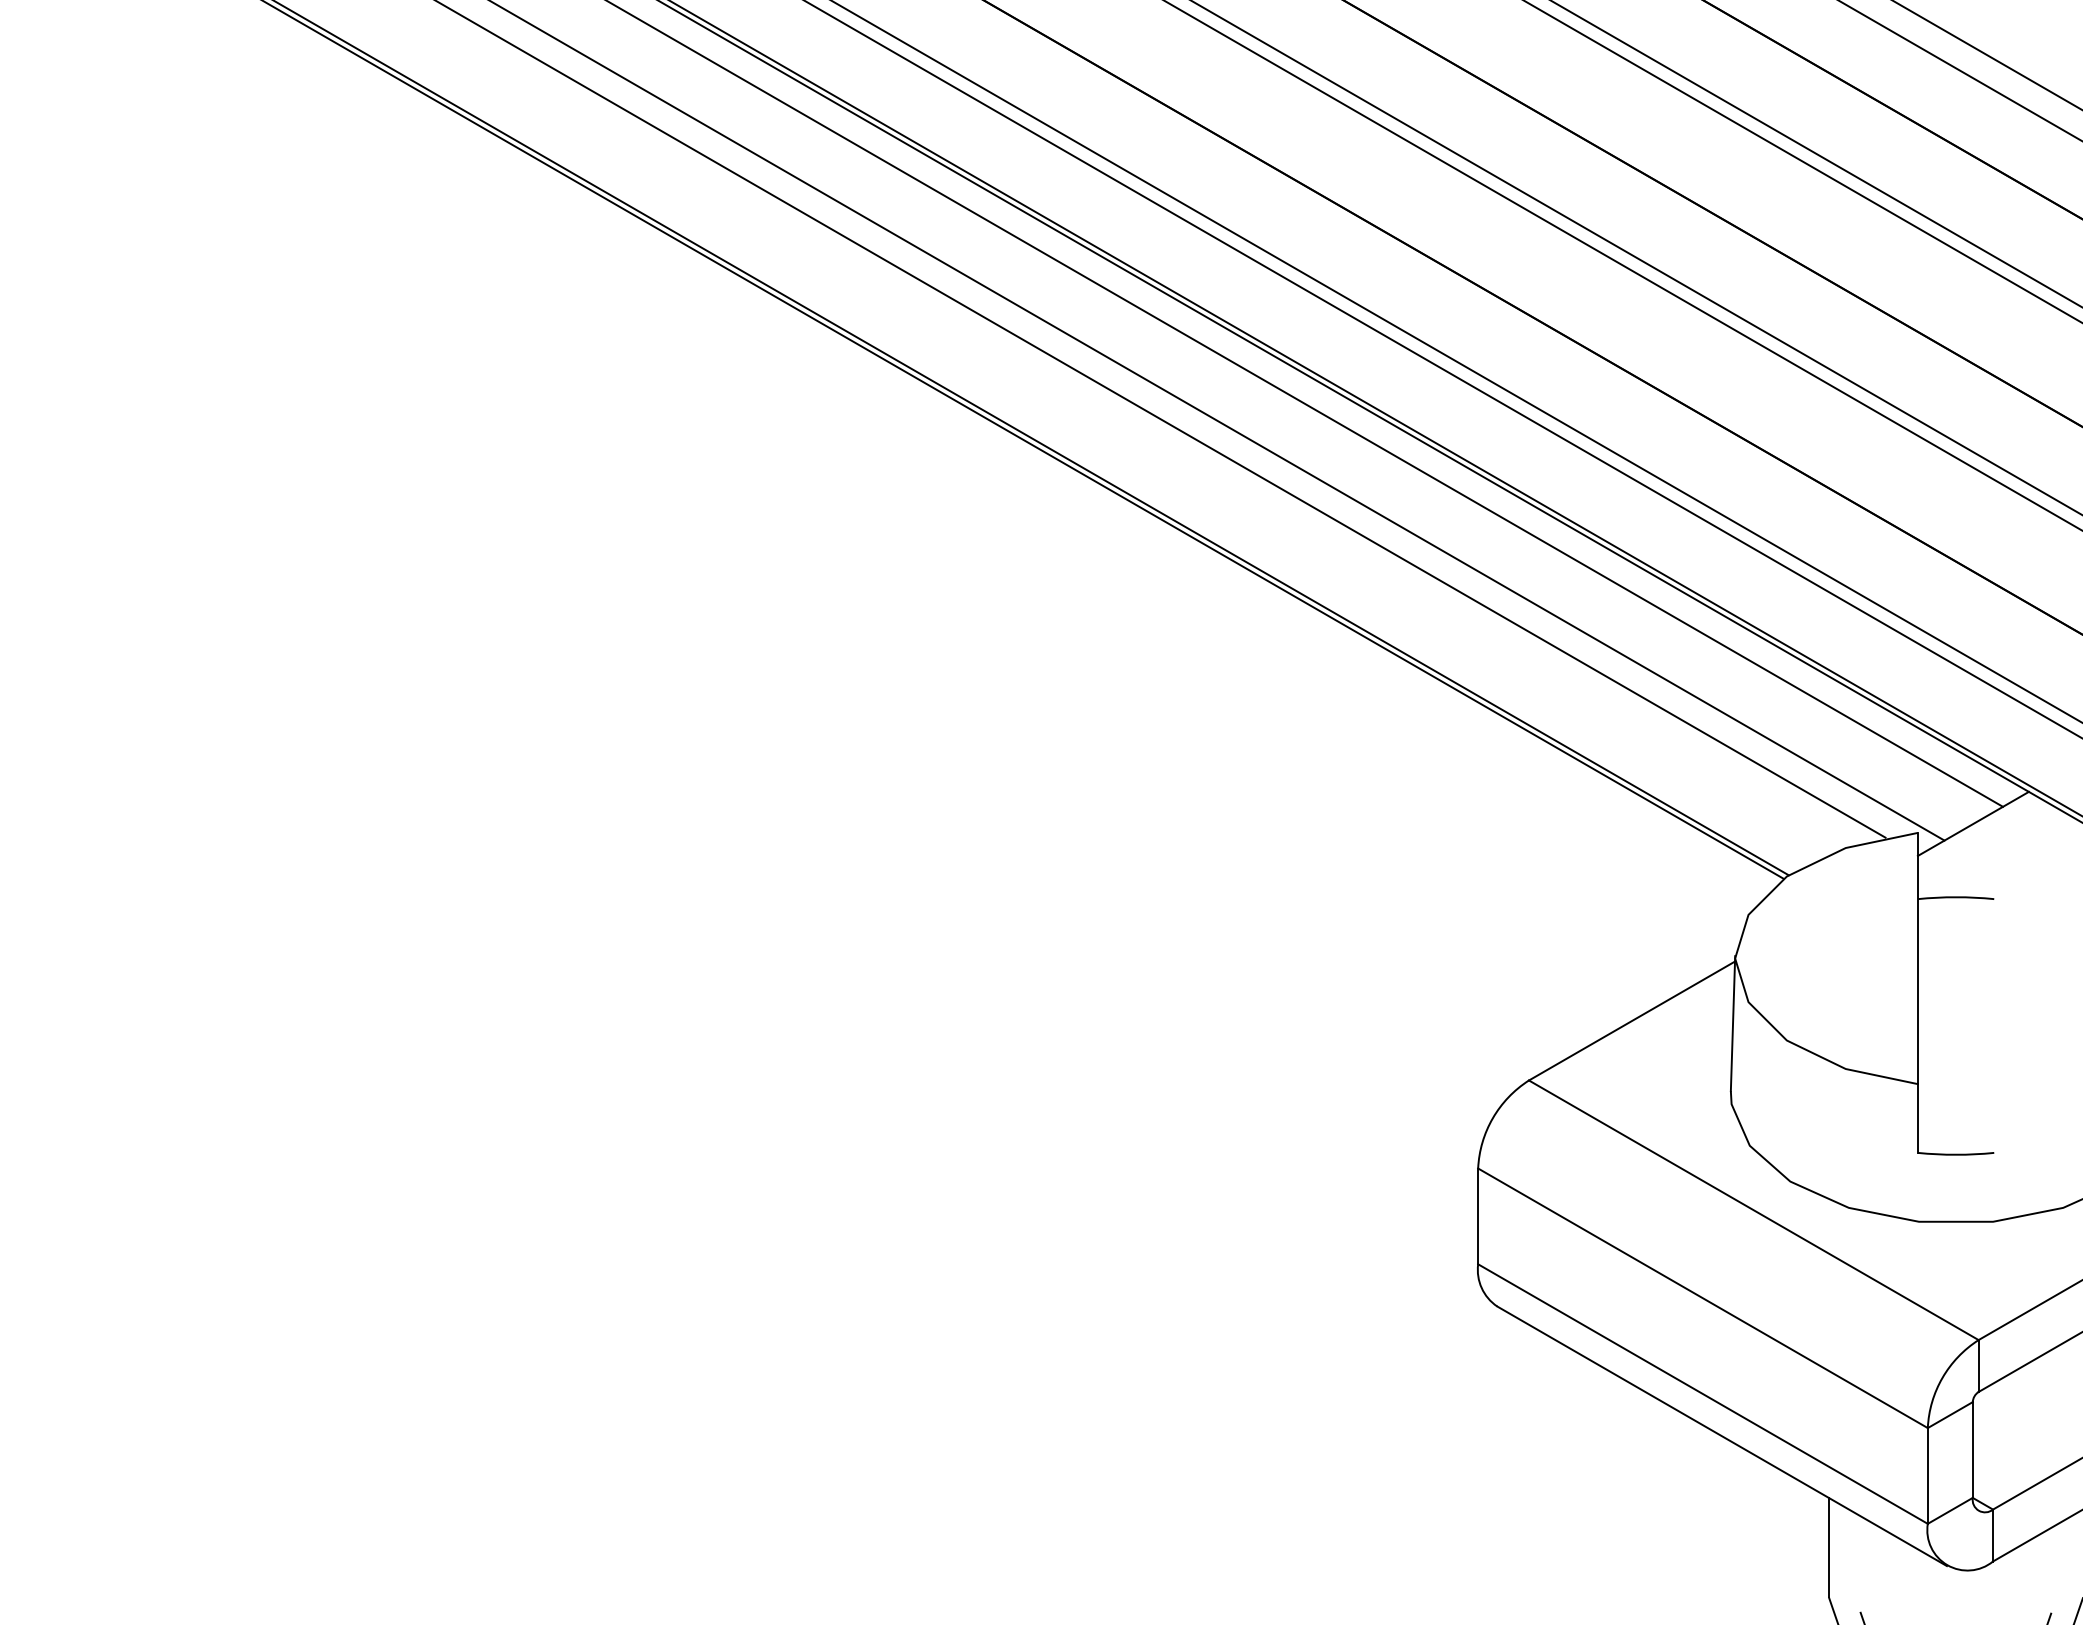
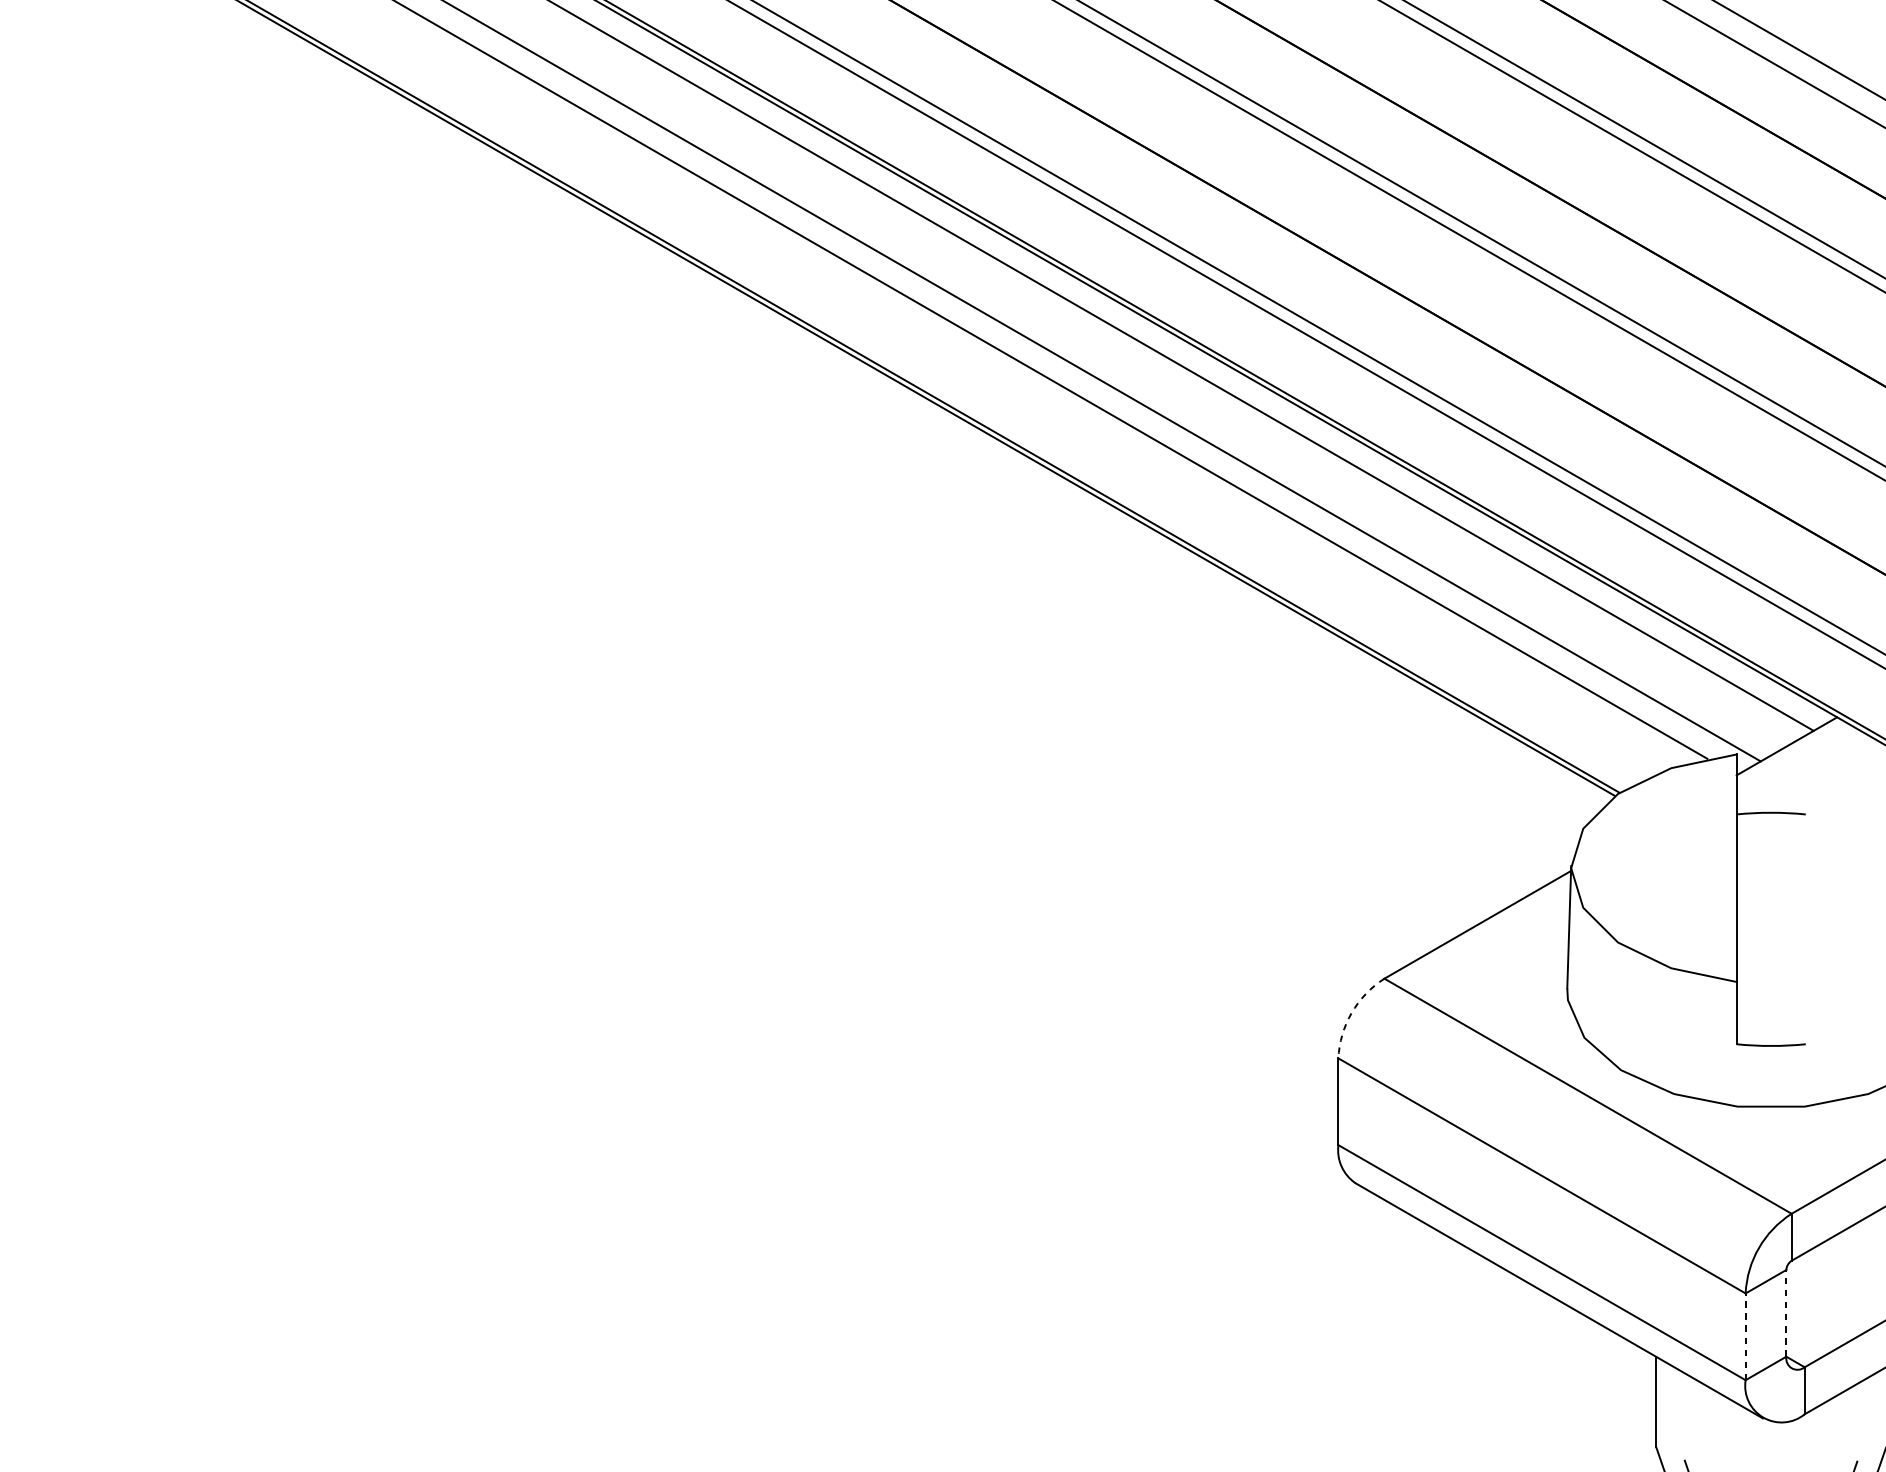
arc: (1492, 1118) -> (1351, 1013), solid -> dashed
line: (1972, 1450) -> (1786, 1313), solid -> dashed
line: (1927, 1475) -> (1745, 1336), solid -> dashed

